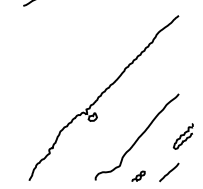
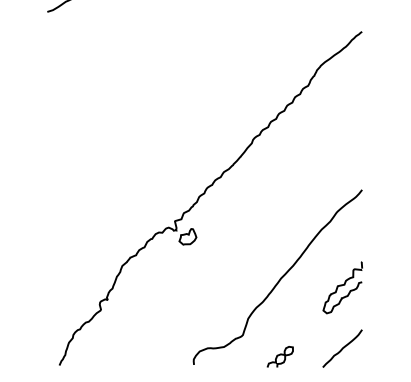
part: (182, 136) -> (341, 288), moved

